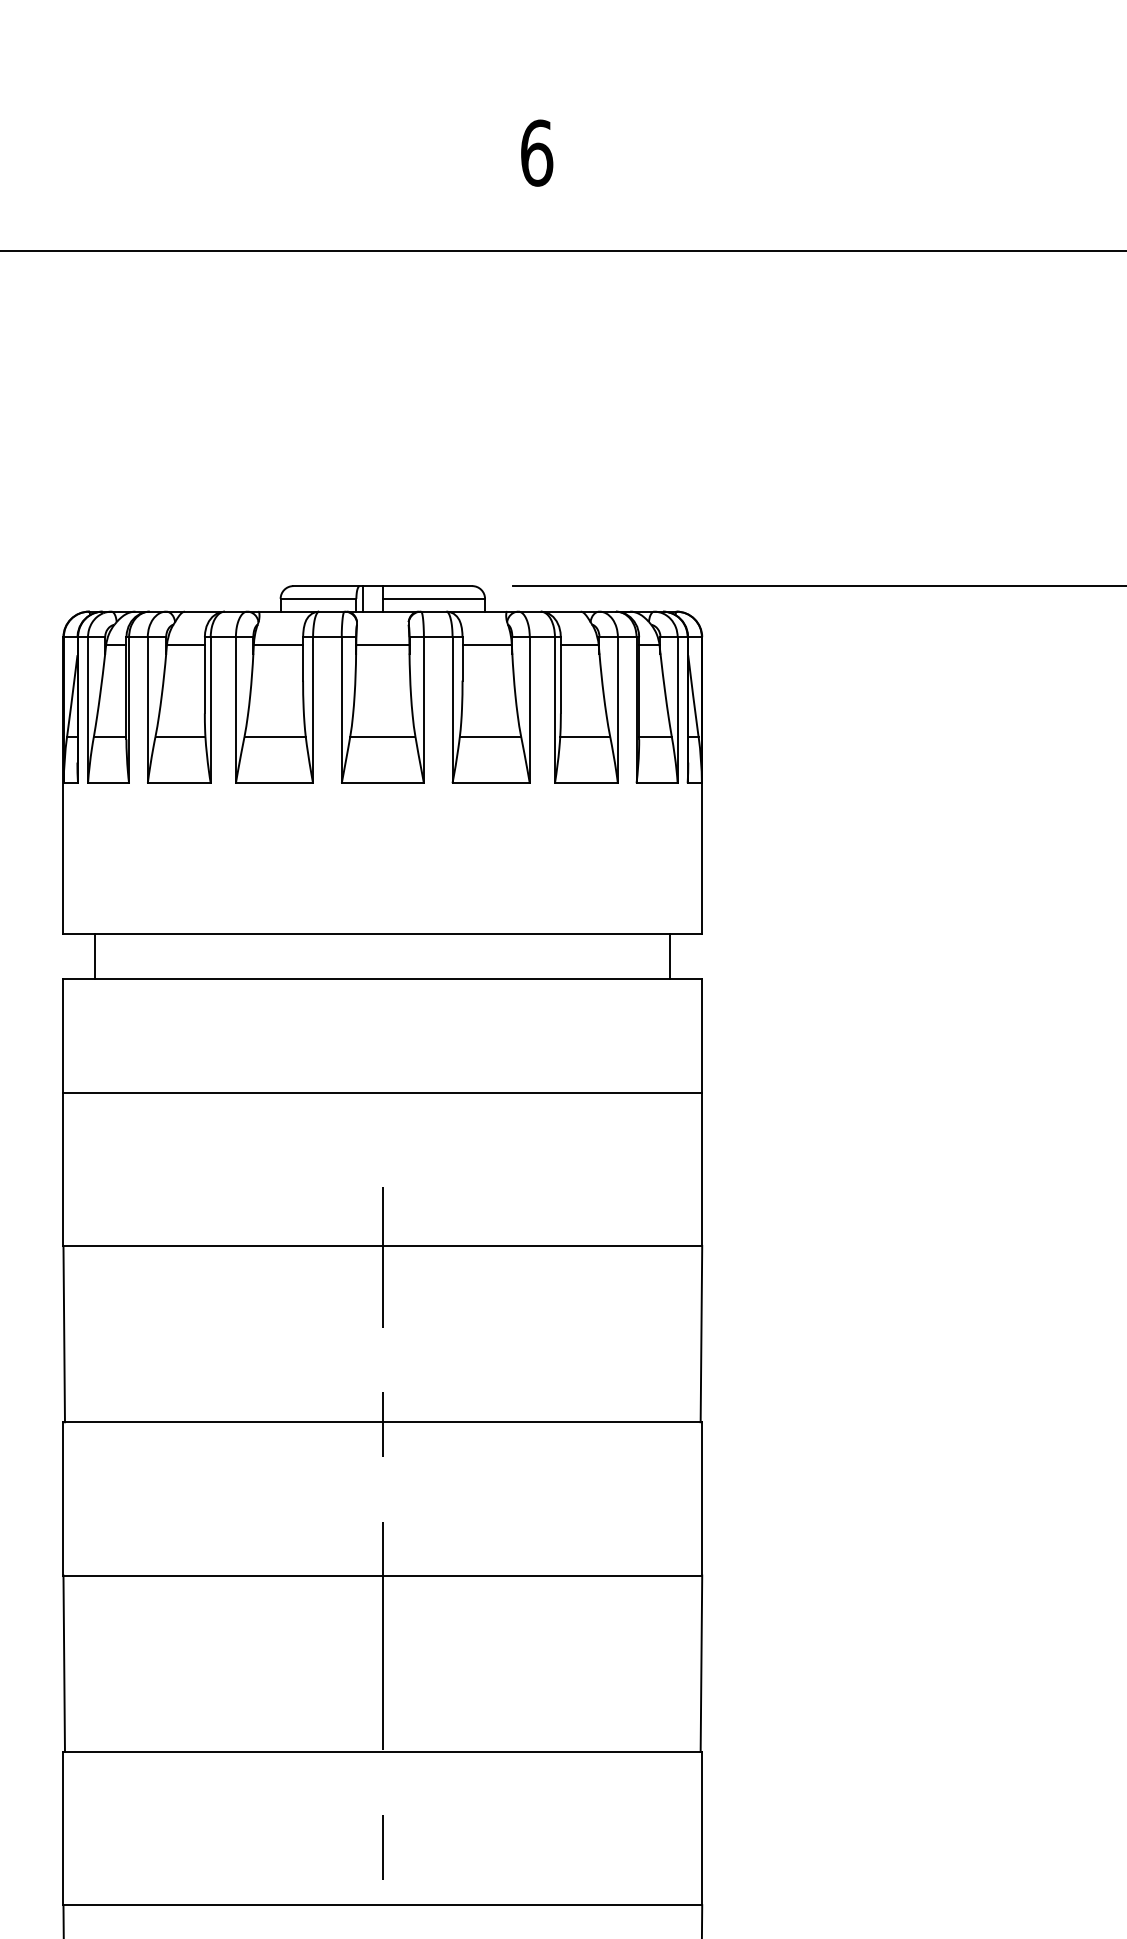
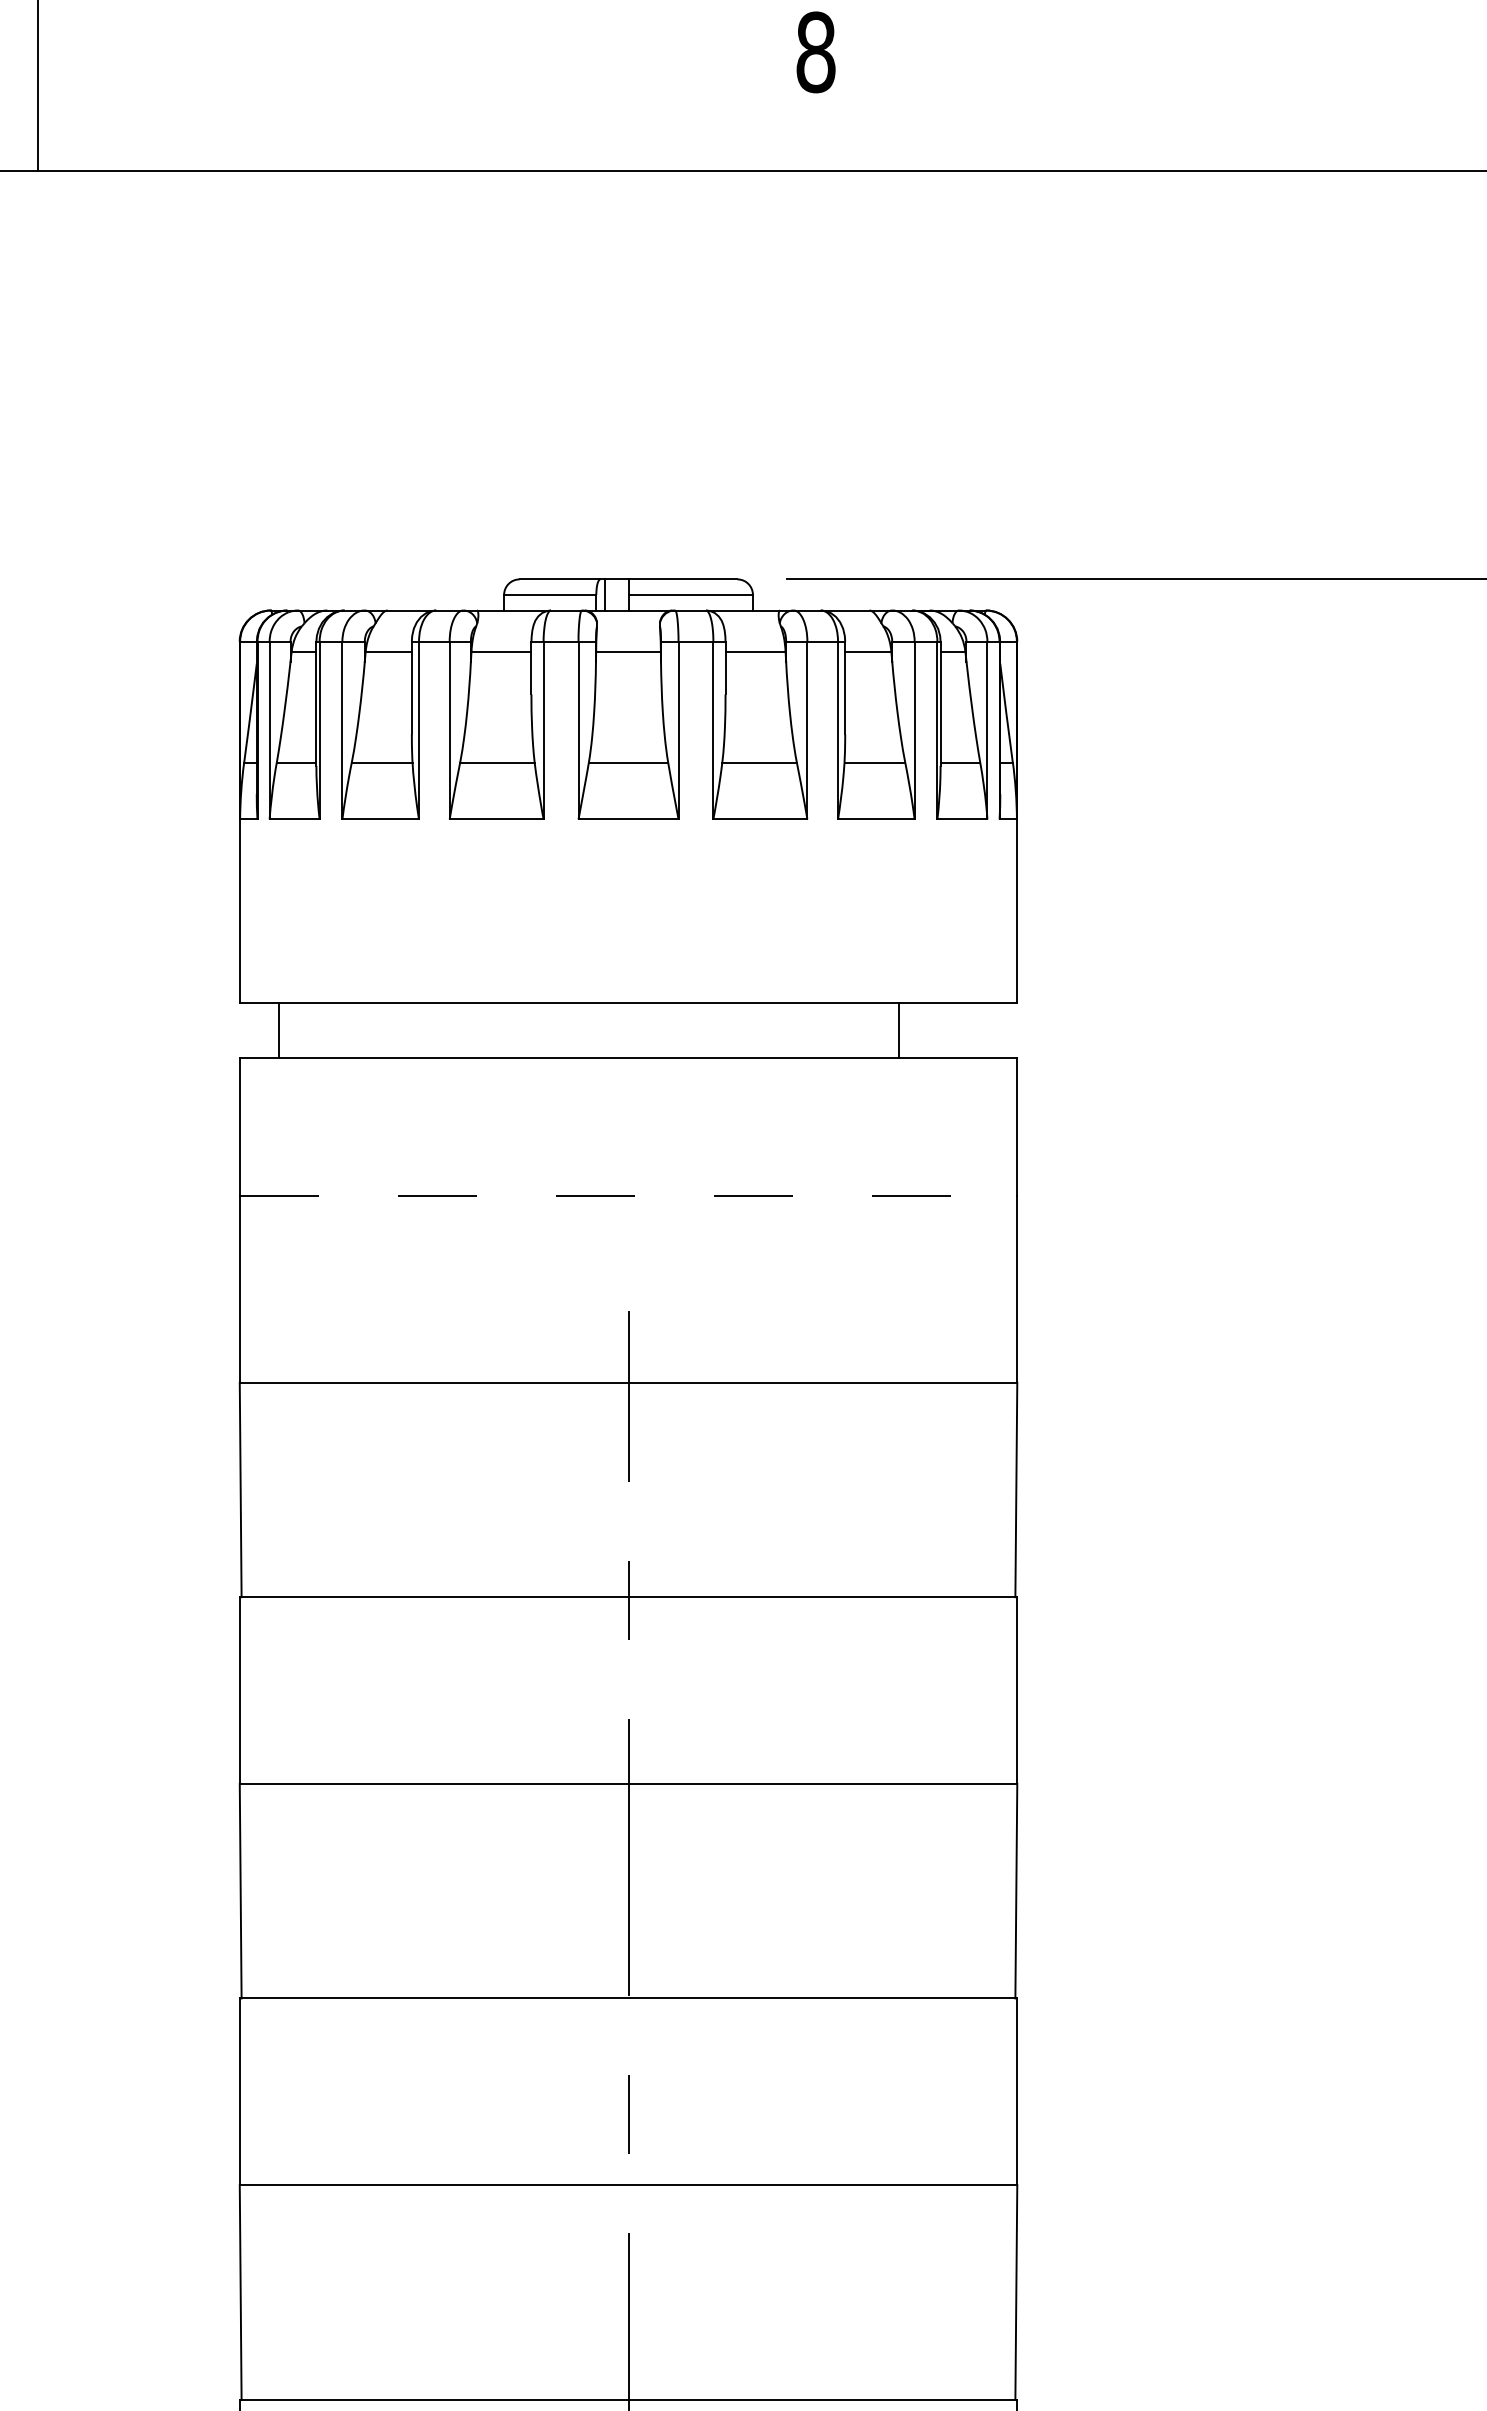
text: (536, 153) -> (815, 52), 6 -> 8
line: (670, 956) -> (899, 1030), moved
line: (382, 1092) -> (628, 1195), solid -> dashed

